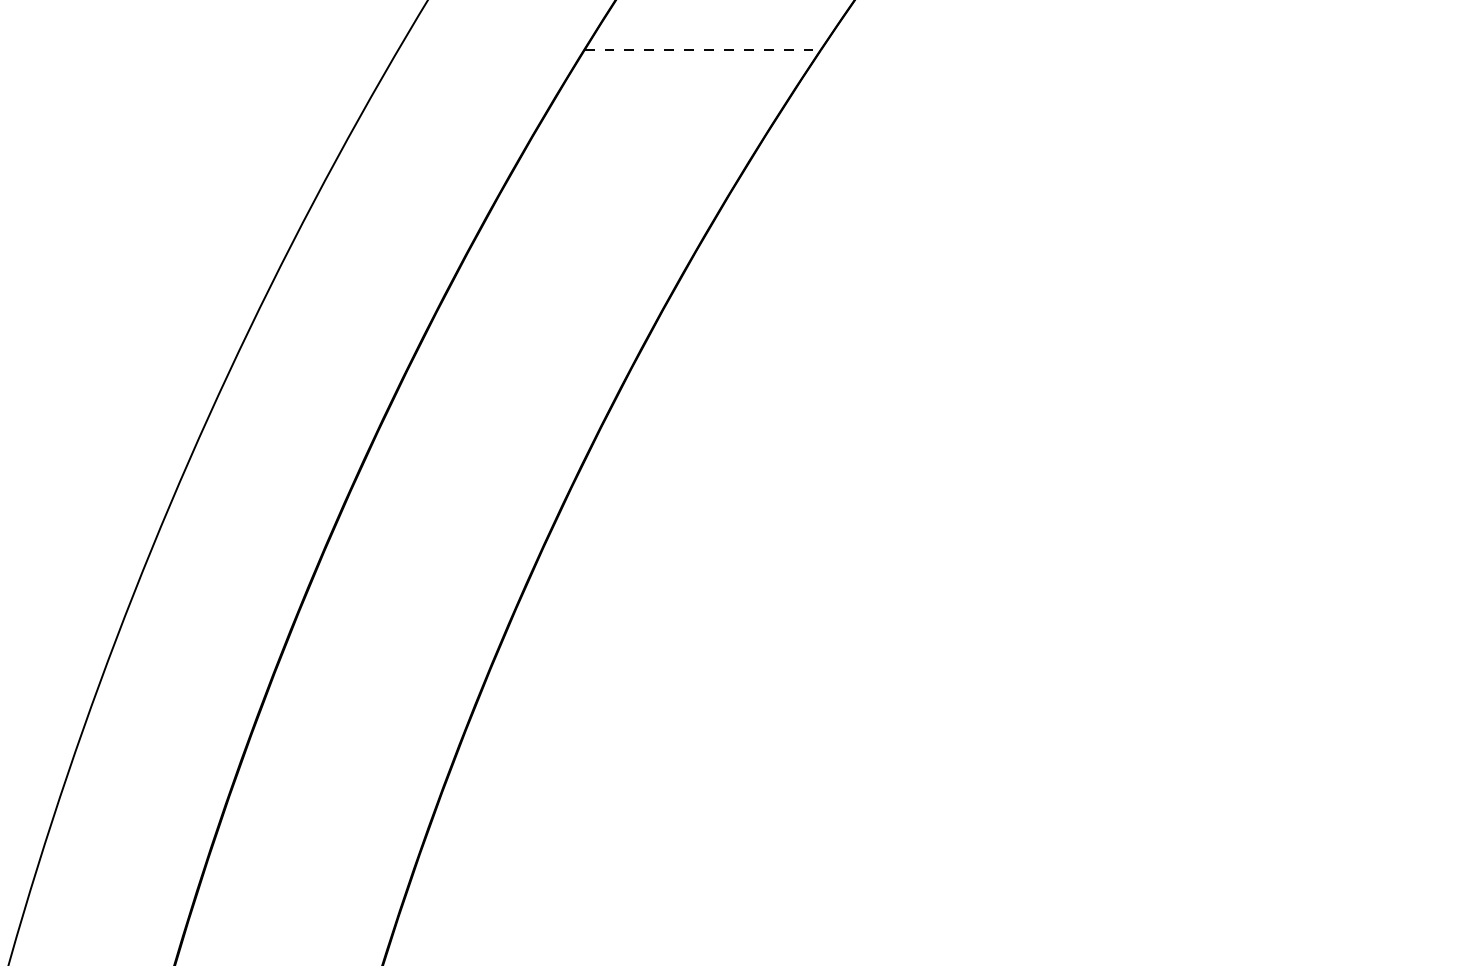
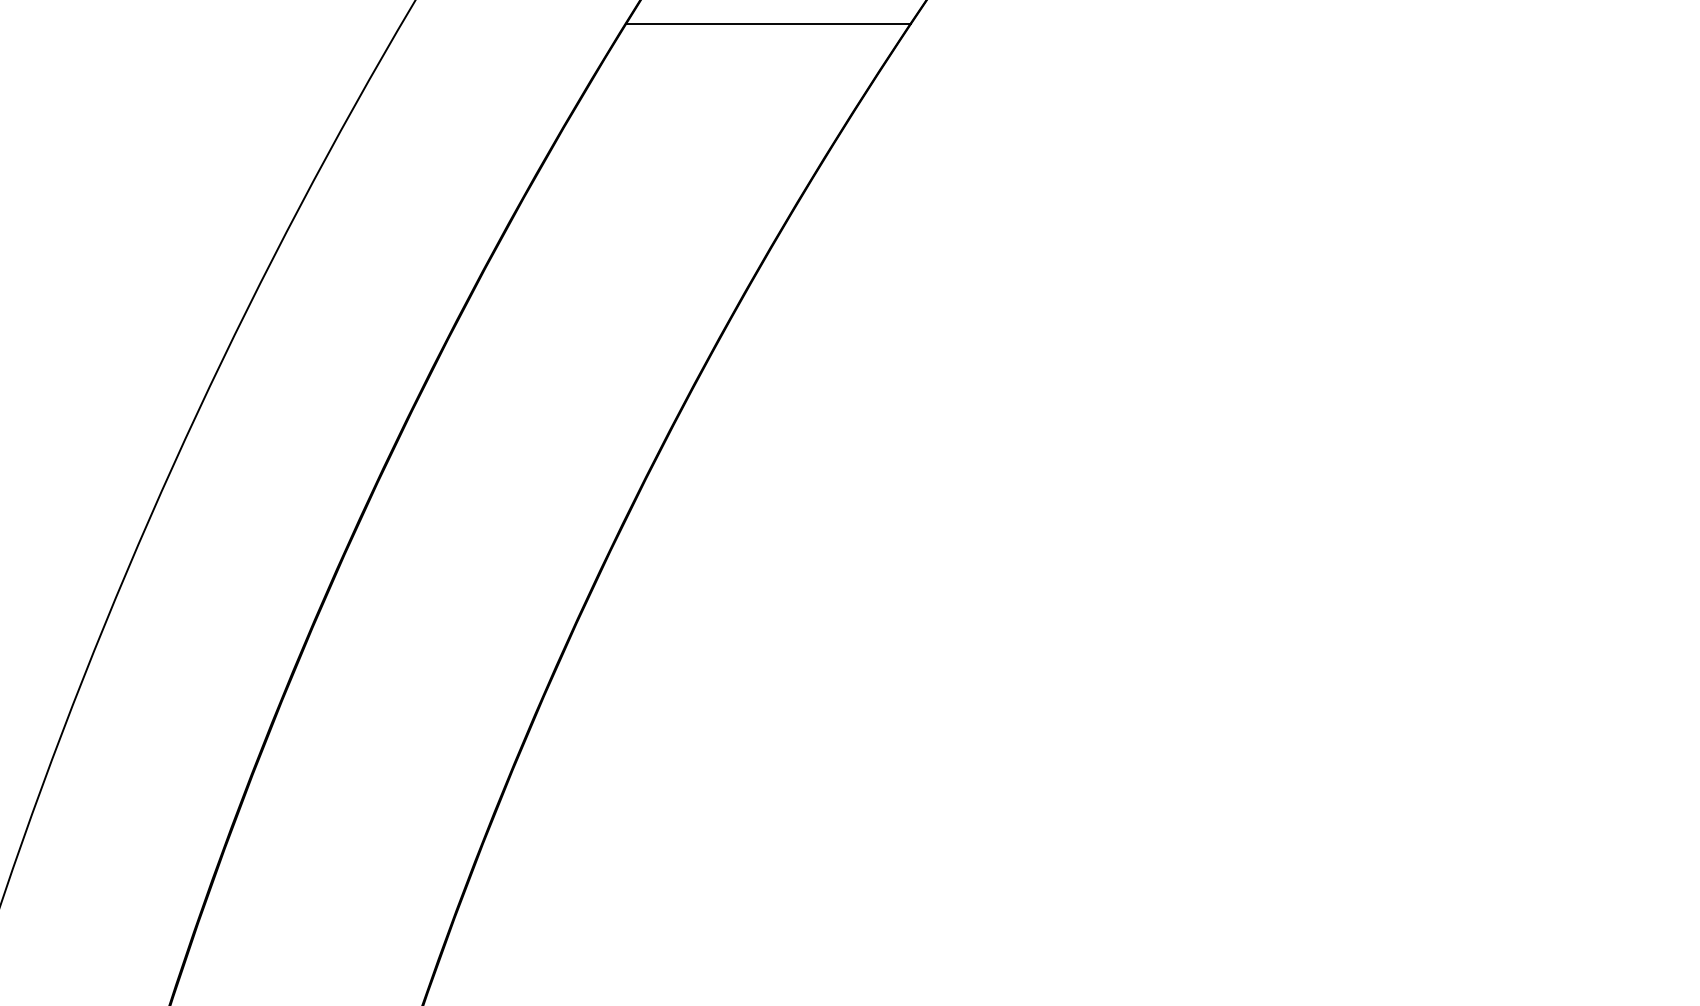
line: (703, 50) -> (769, 24), dashed -> solid

